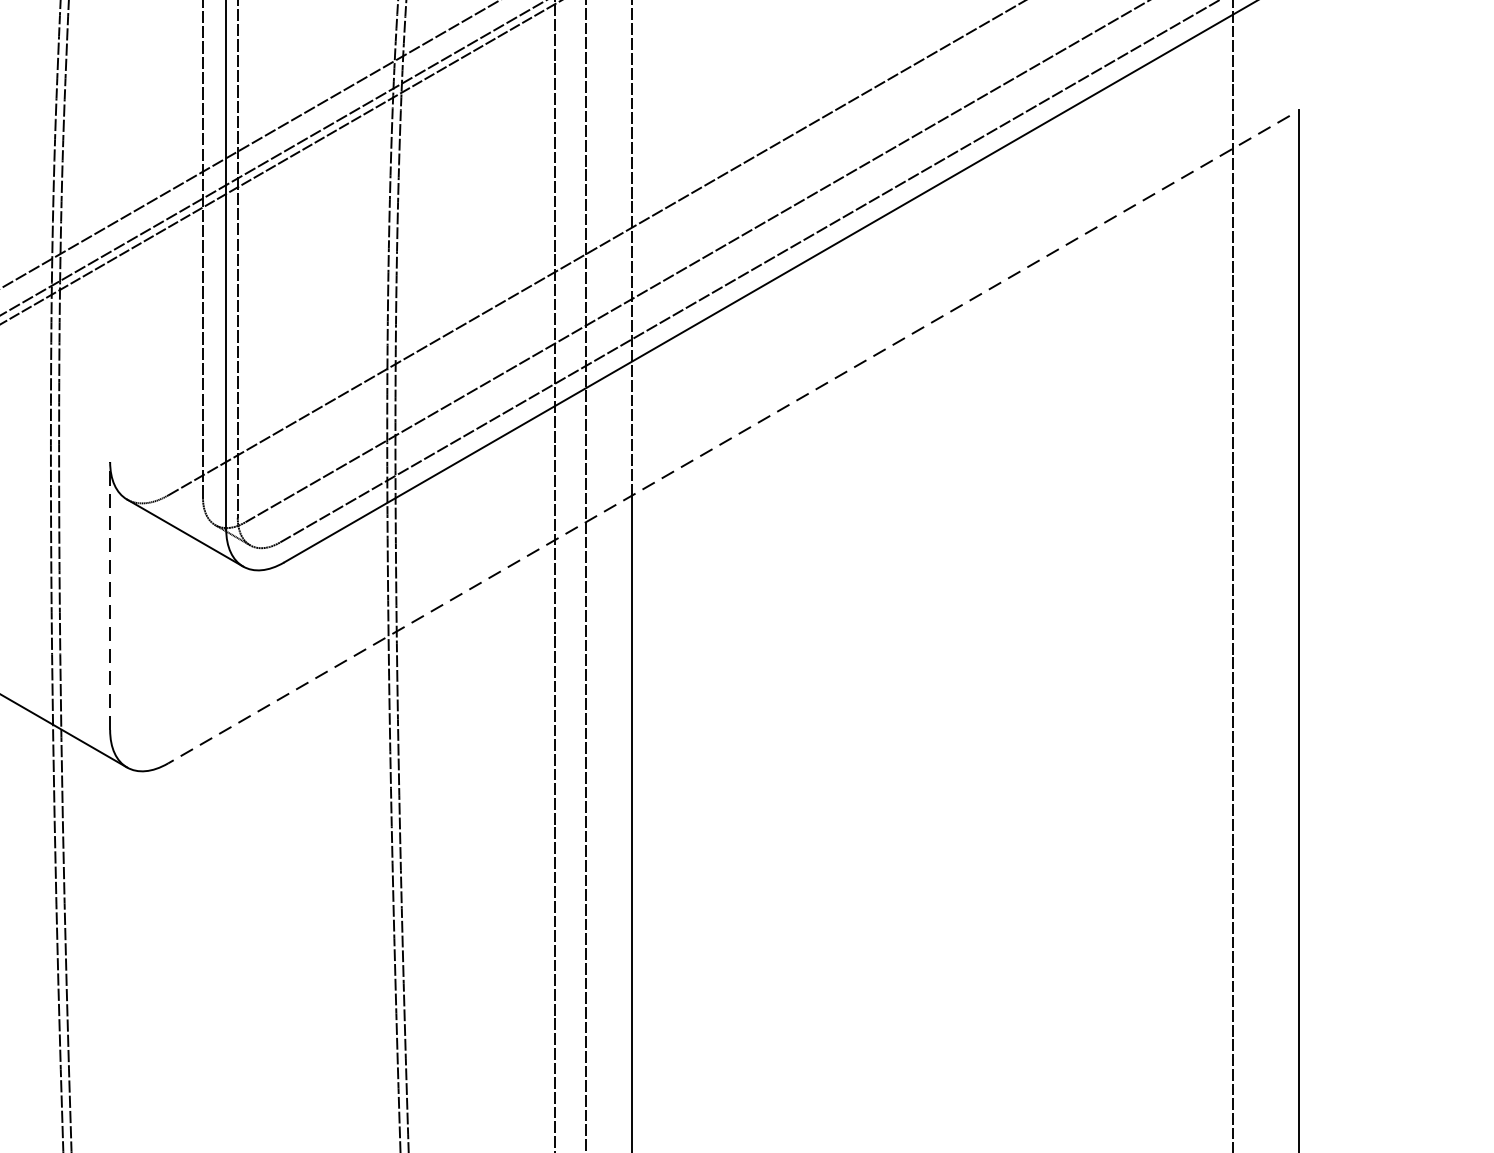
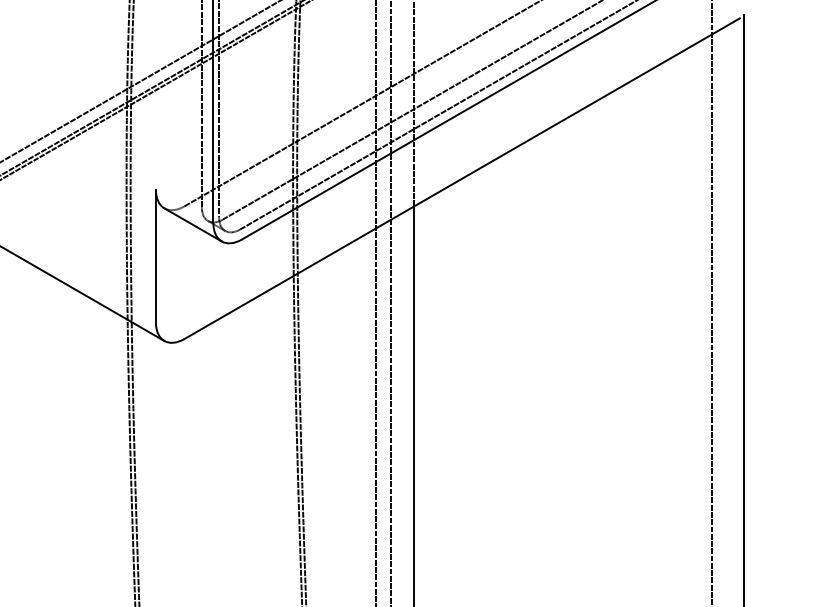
line: (729, 439) -> (462, 178), dashed -> solid
line: (109, 594) -> (155, 255), dashed -> solid

